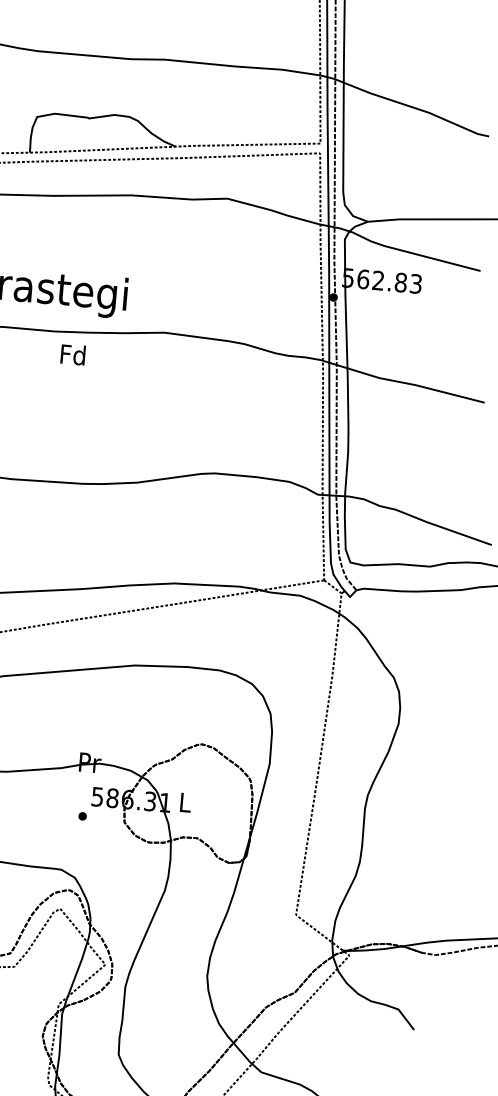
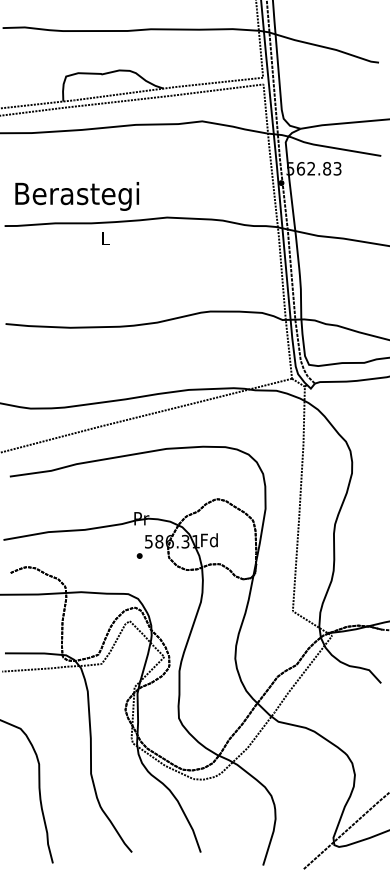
text: (73, 355) -> (105, 238), Fd -> L
text: (185, 802) -> (209, 540), L -> Fd

